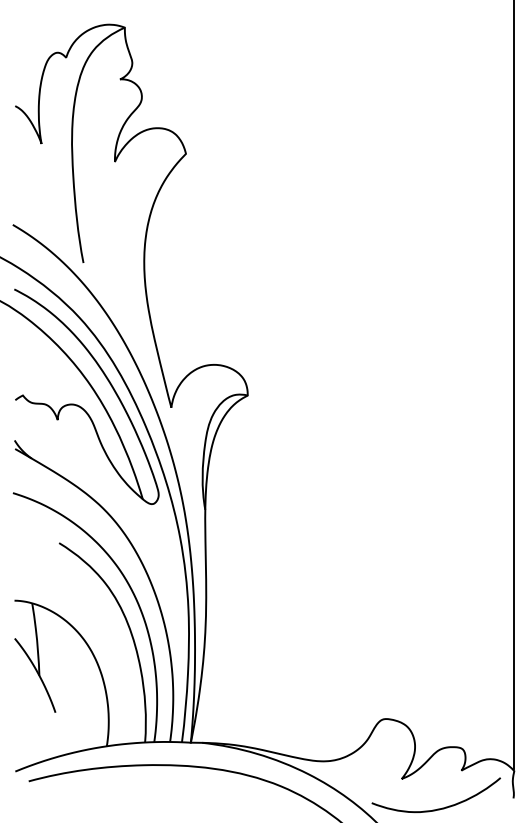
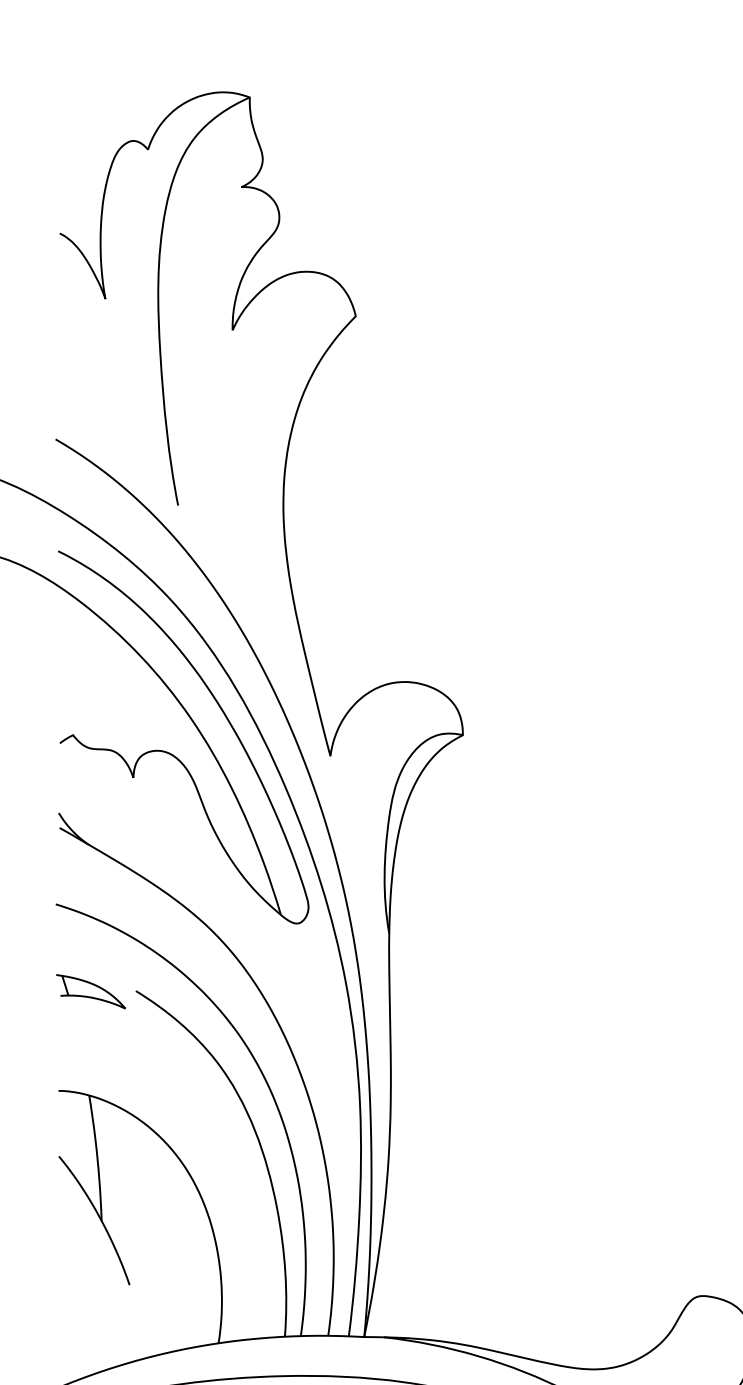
part: (33, 543) -> (91, 991), added

